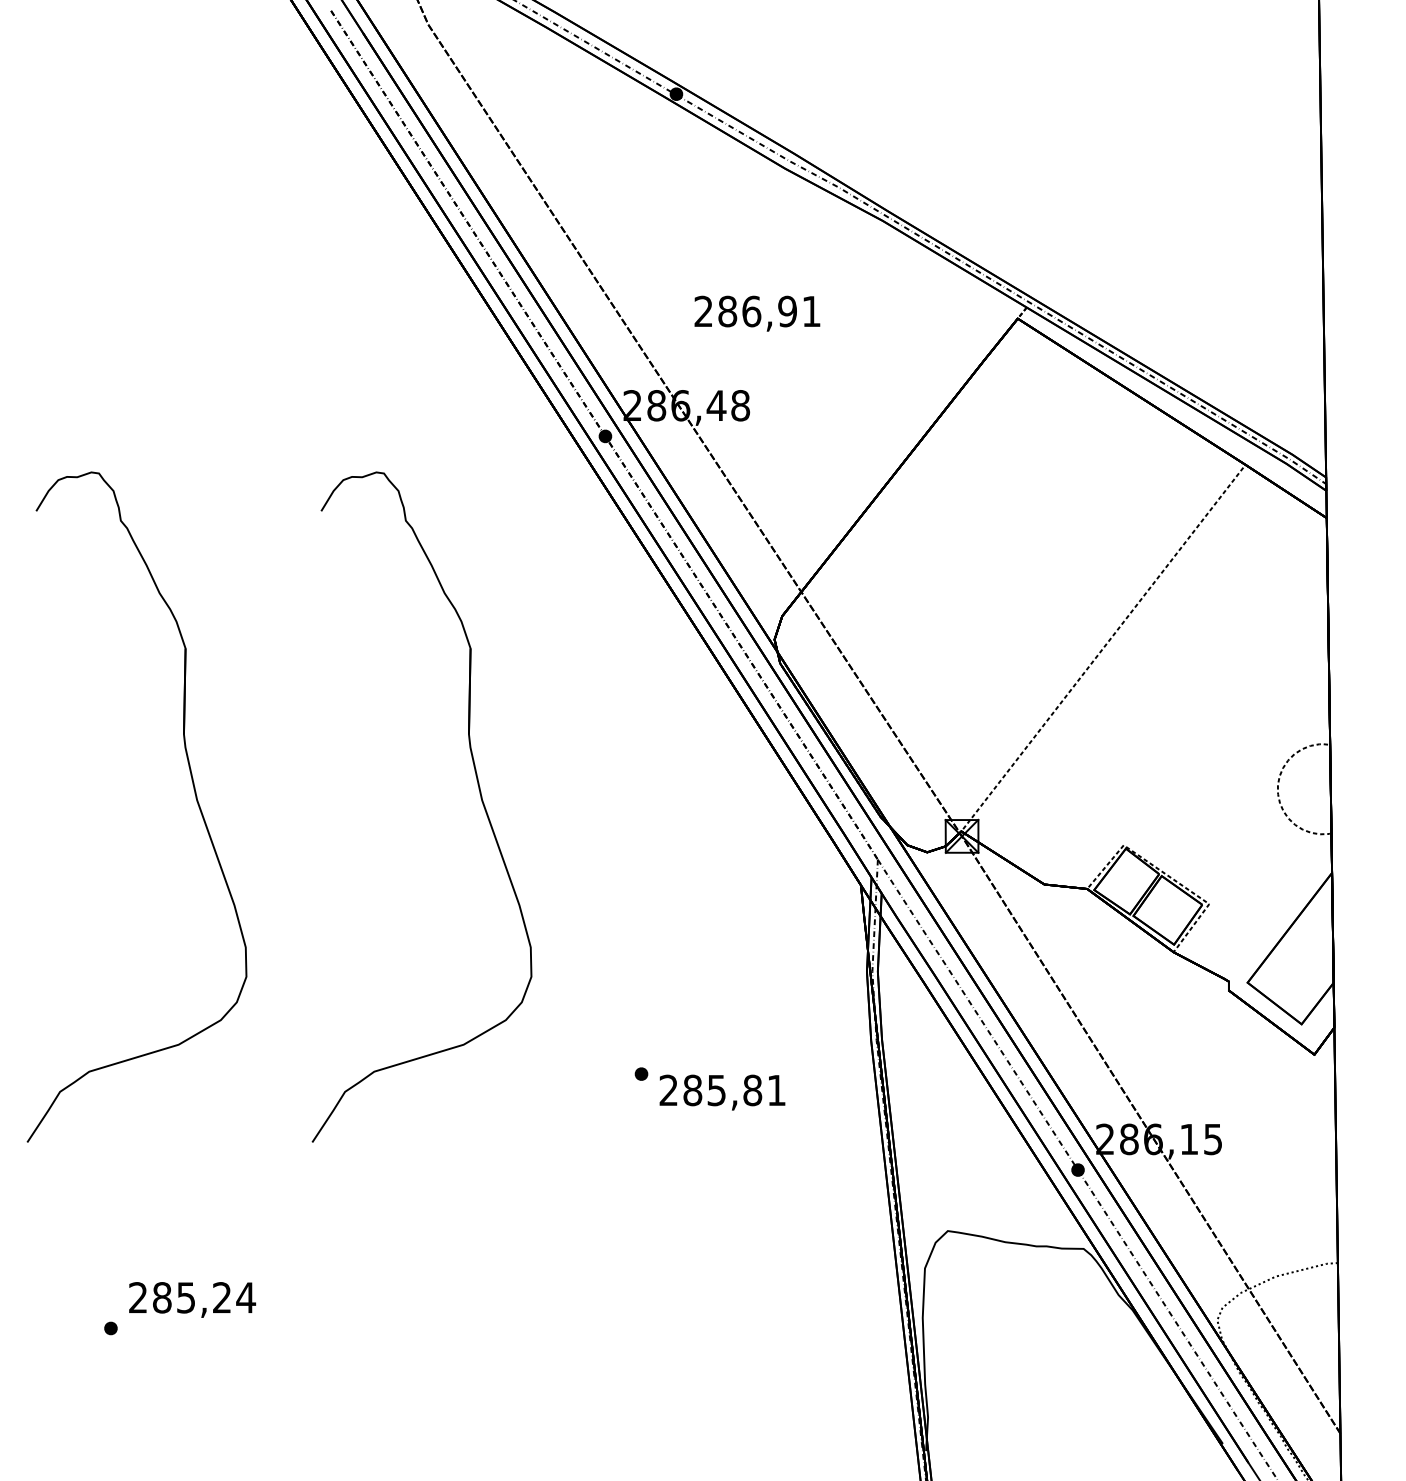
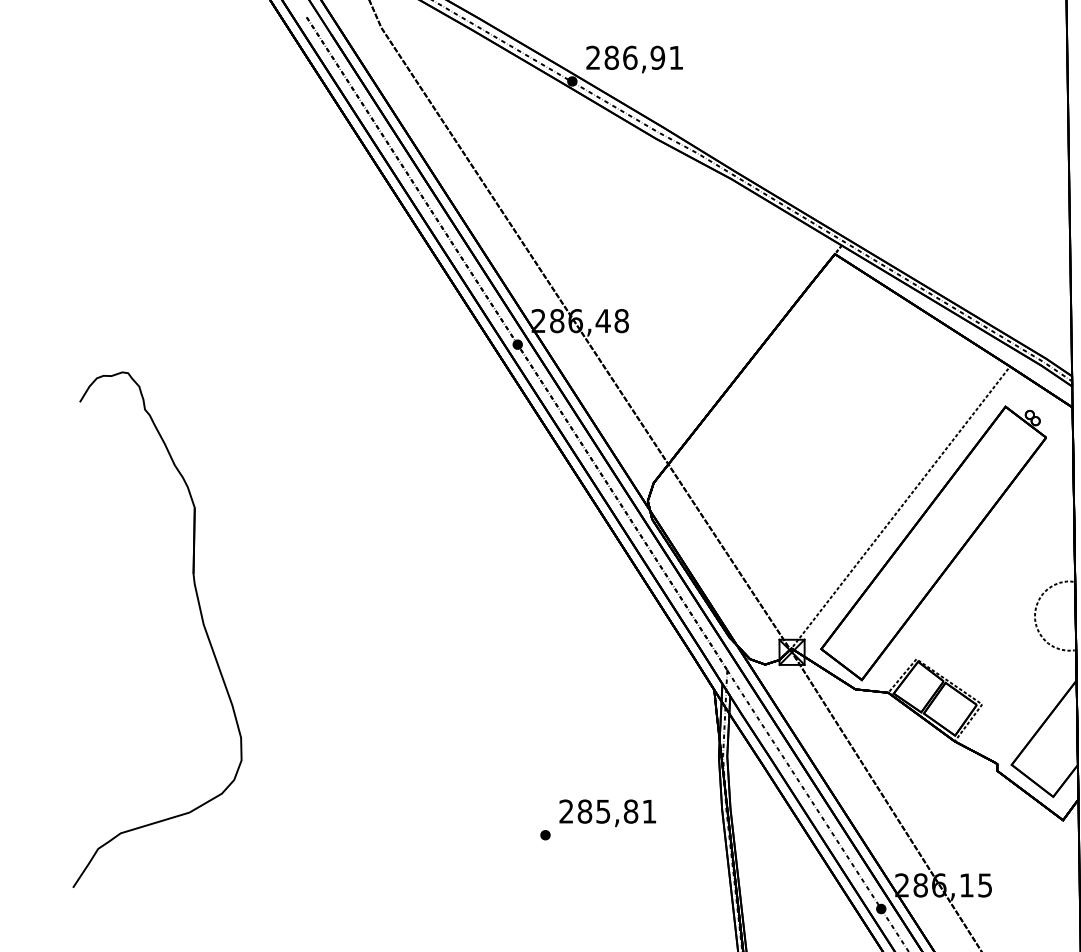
text: (757, 313) -> (634, 59), moved
part: (1145, 694) -> (933, 543), added
part: (479, 793) -> (420, 619), removed
text: (722, 1092) -> (607, 813), moved

